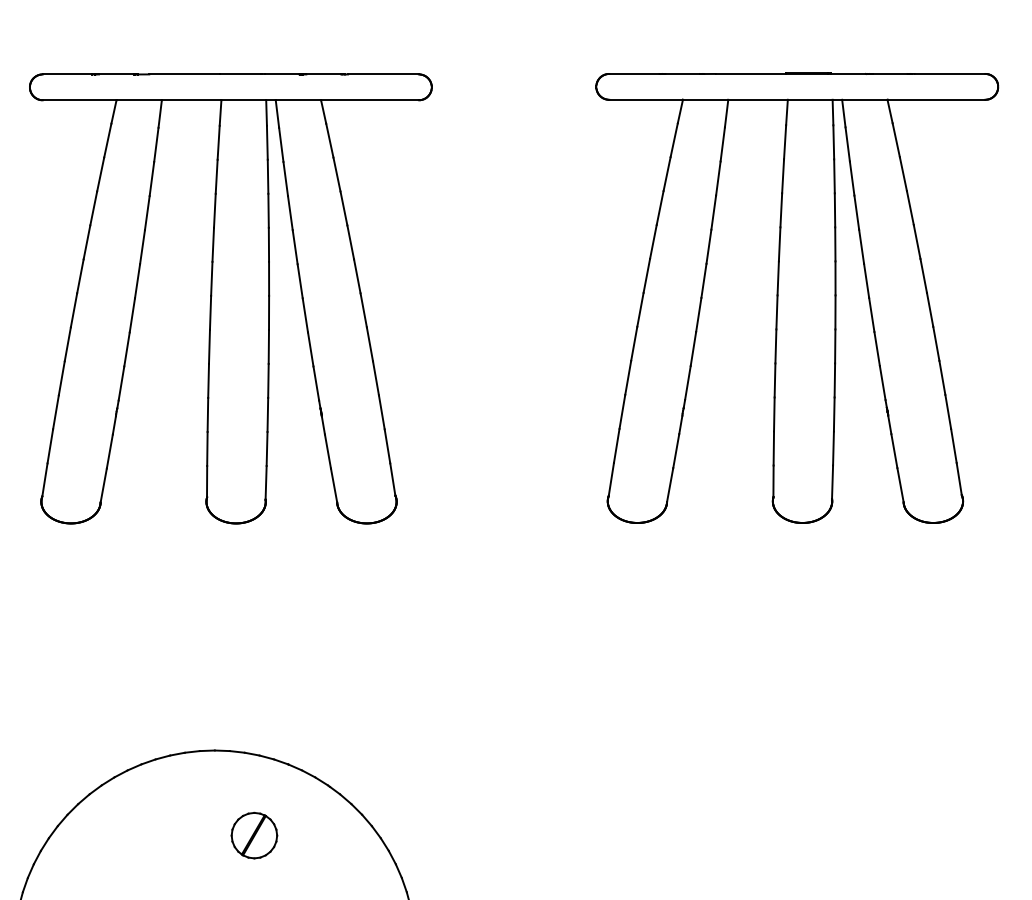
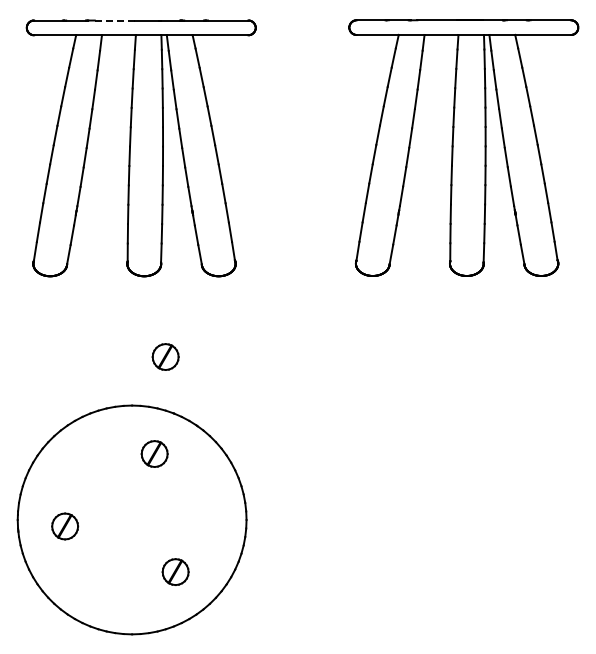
line: (183, 74) -> (114, 20), solid -> dashed
part: (273, 664) -> (165, 356), added

